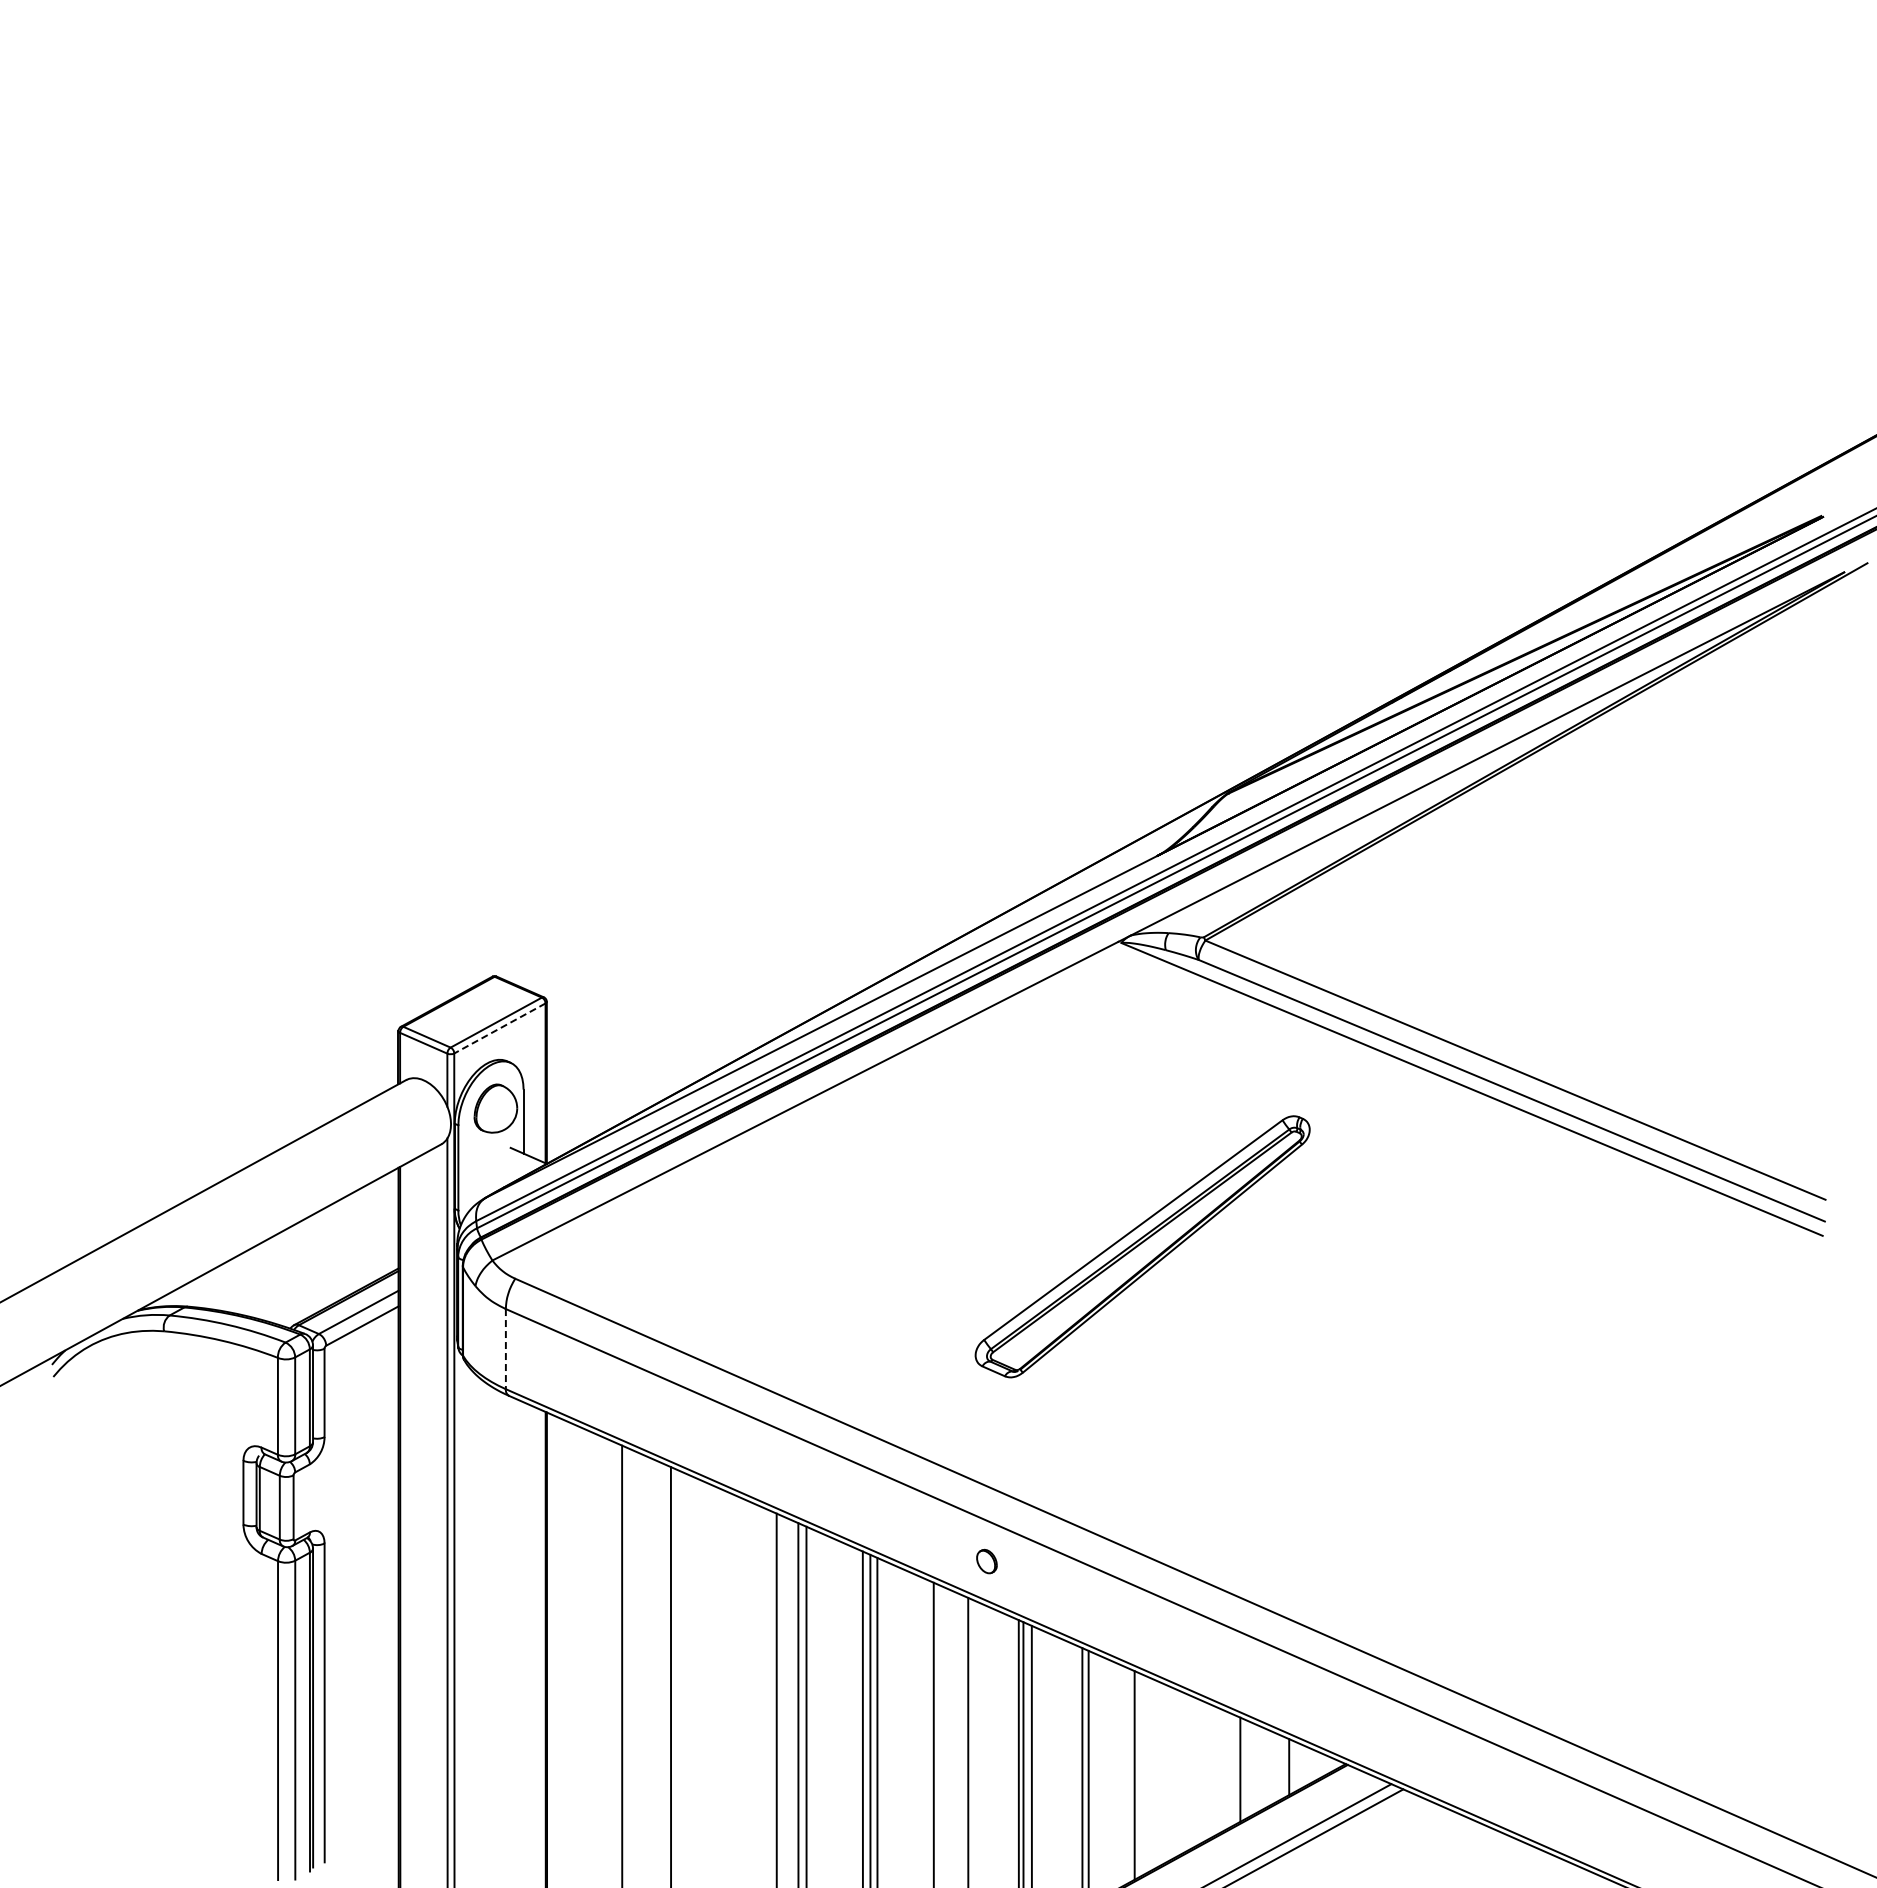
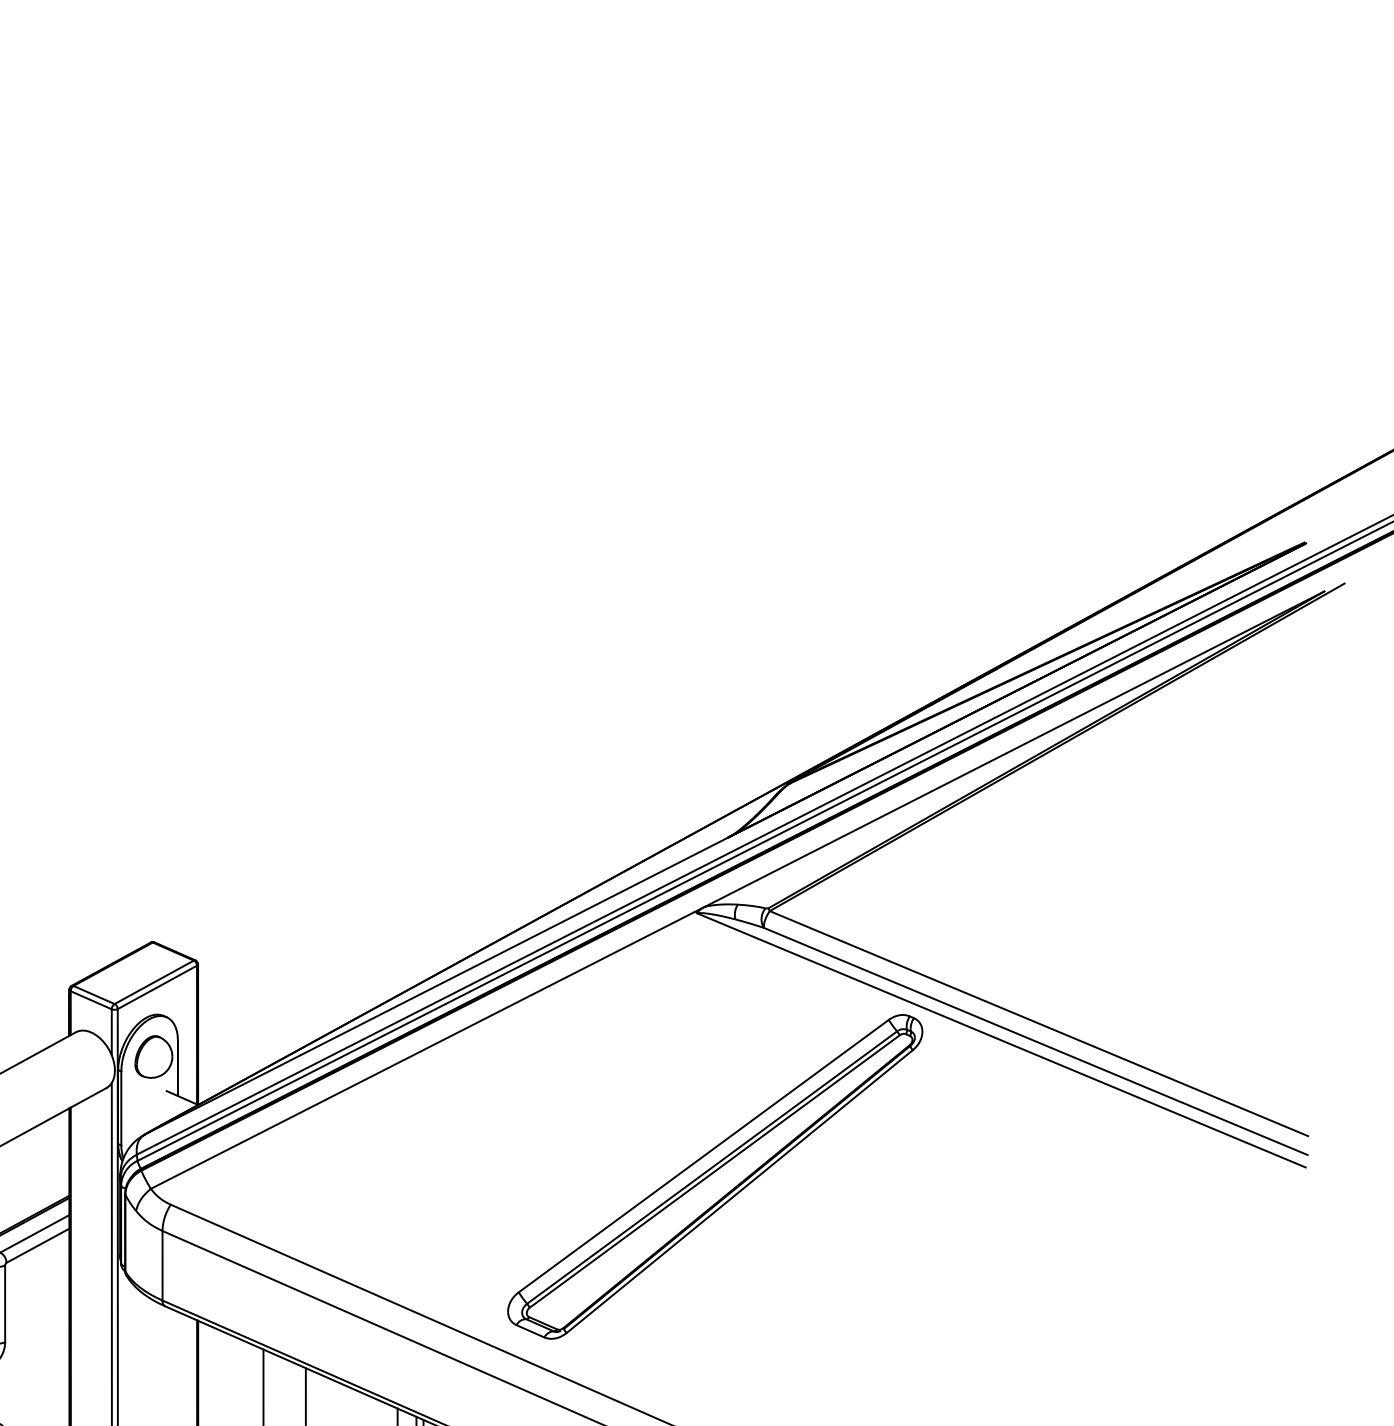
line: (499, 1028) -> (157, 987), dashed -> solid
part: (1142, 1246) -> (715, 1176), size x1.43
line: (505, 1349) -> (162, 1266), dashed -> solid

